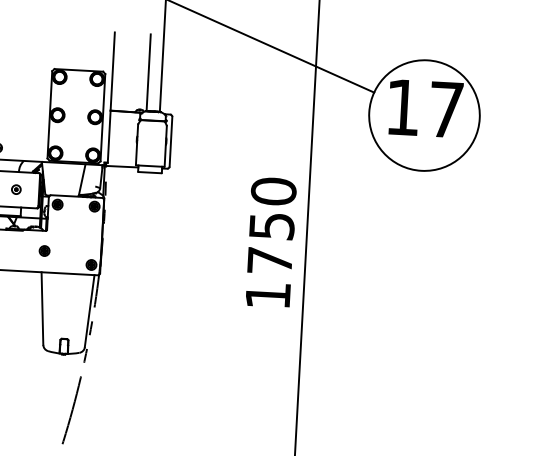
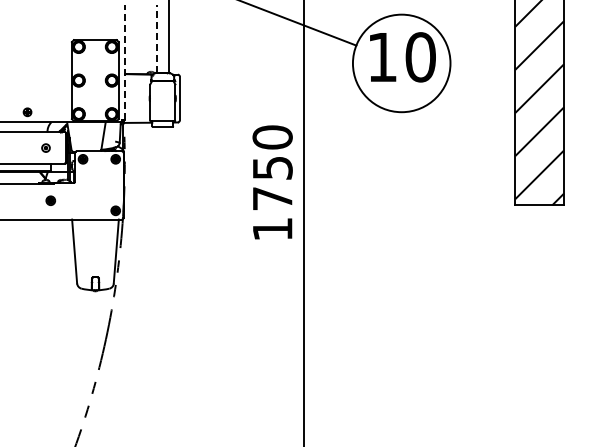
line: (148, 72) -> (156, 38), solid -> dashed
line: (111, 97) -> (125, 62), solid -> dashed
text: (446, 110) -> (420, 57), 17 -> 10
part: (44, 250) -> (50, 200), moved

